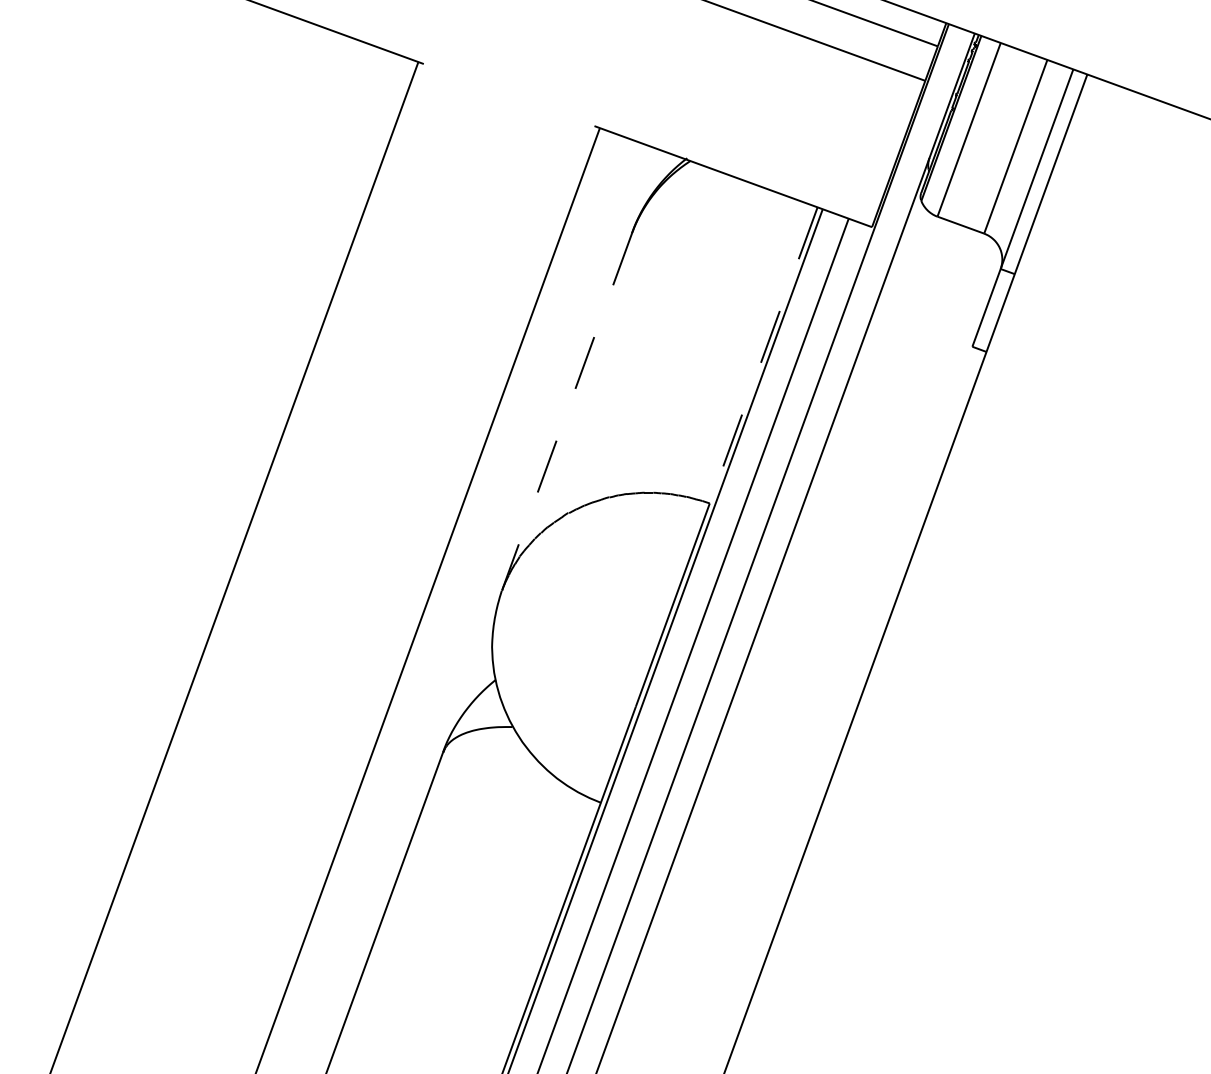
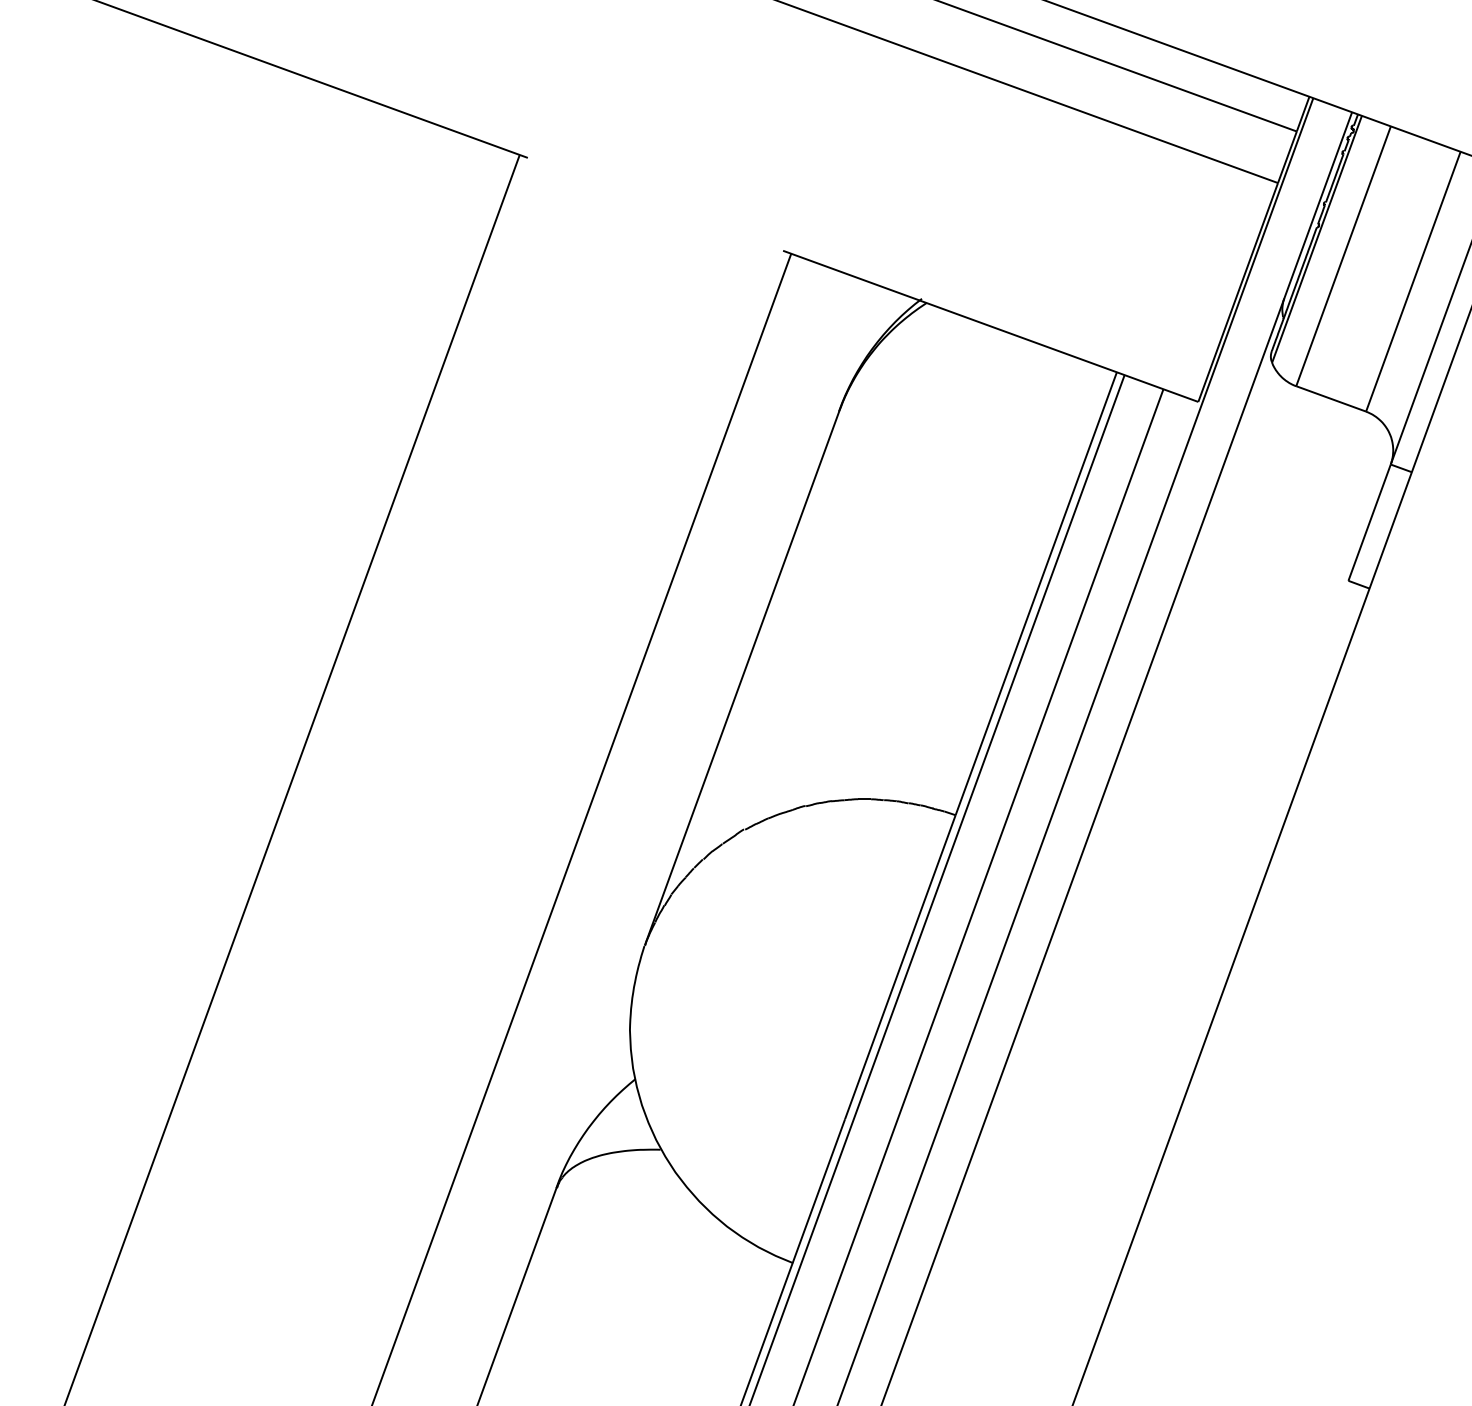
line: (763, 355) -> (1035, 593), dashed -> solid
line: (566, 412) -> (741, 679), dashed -> solid

